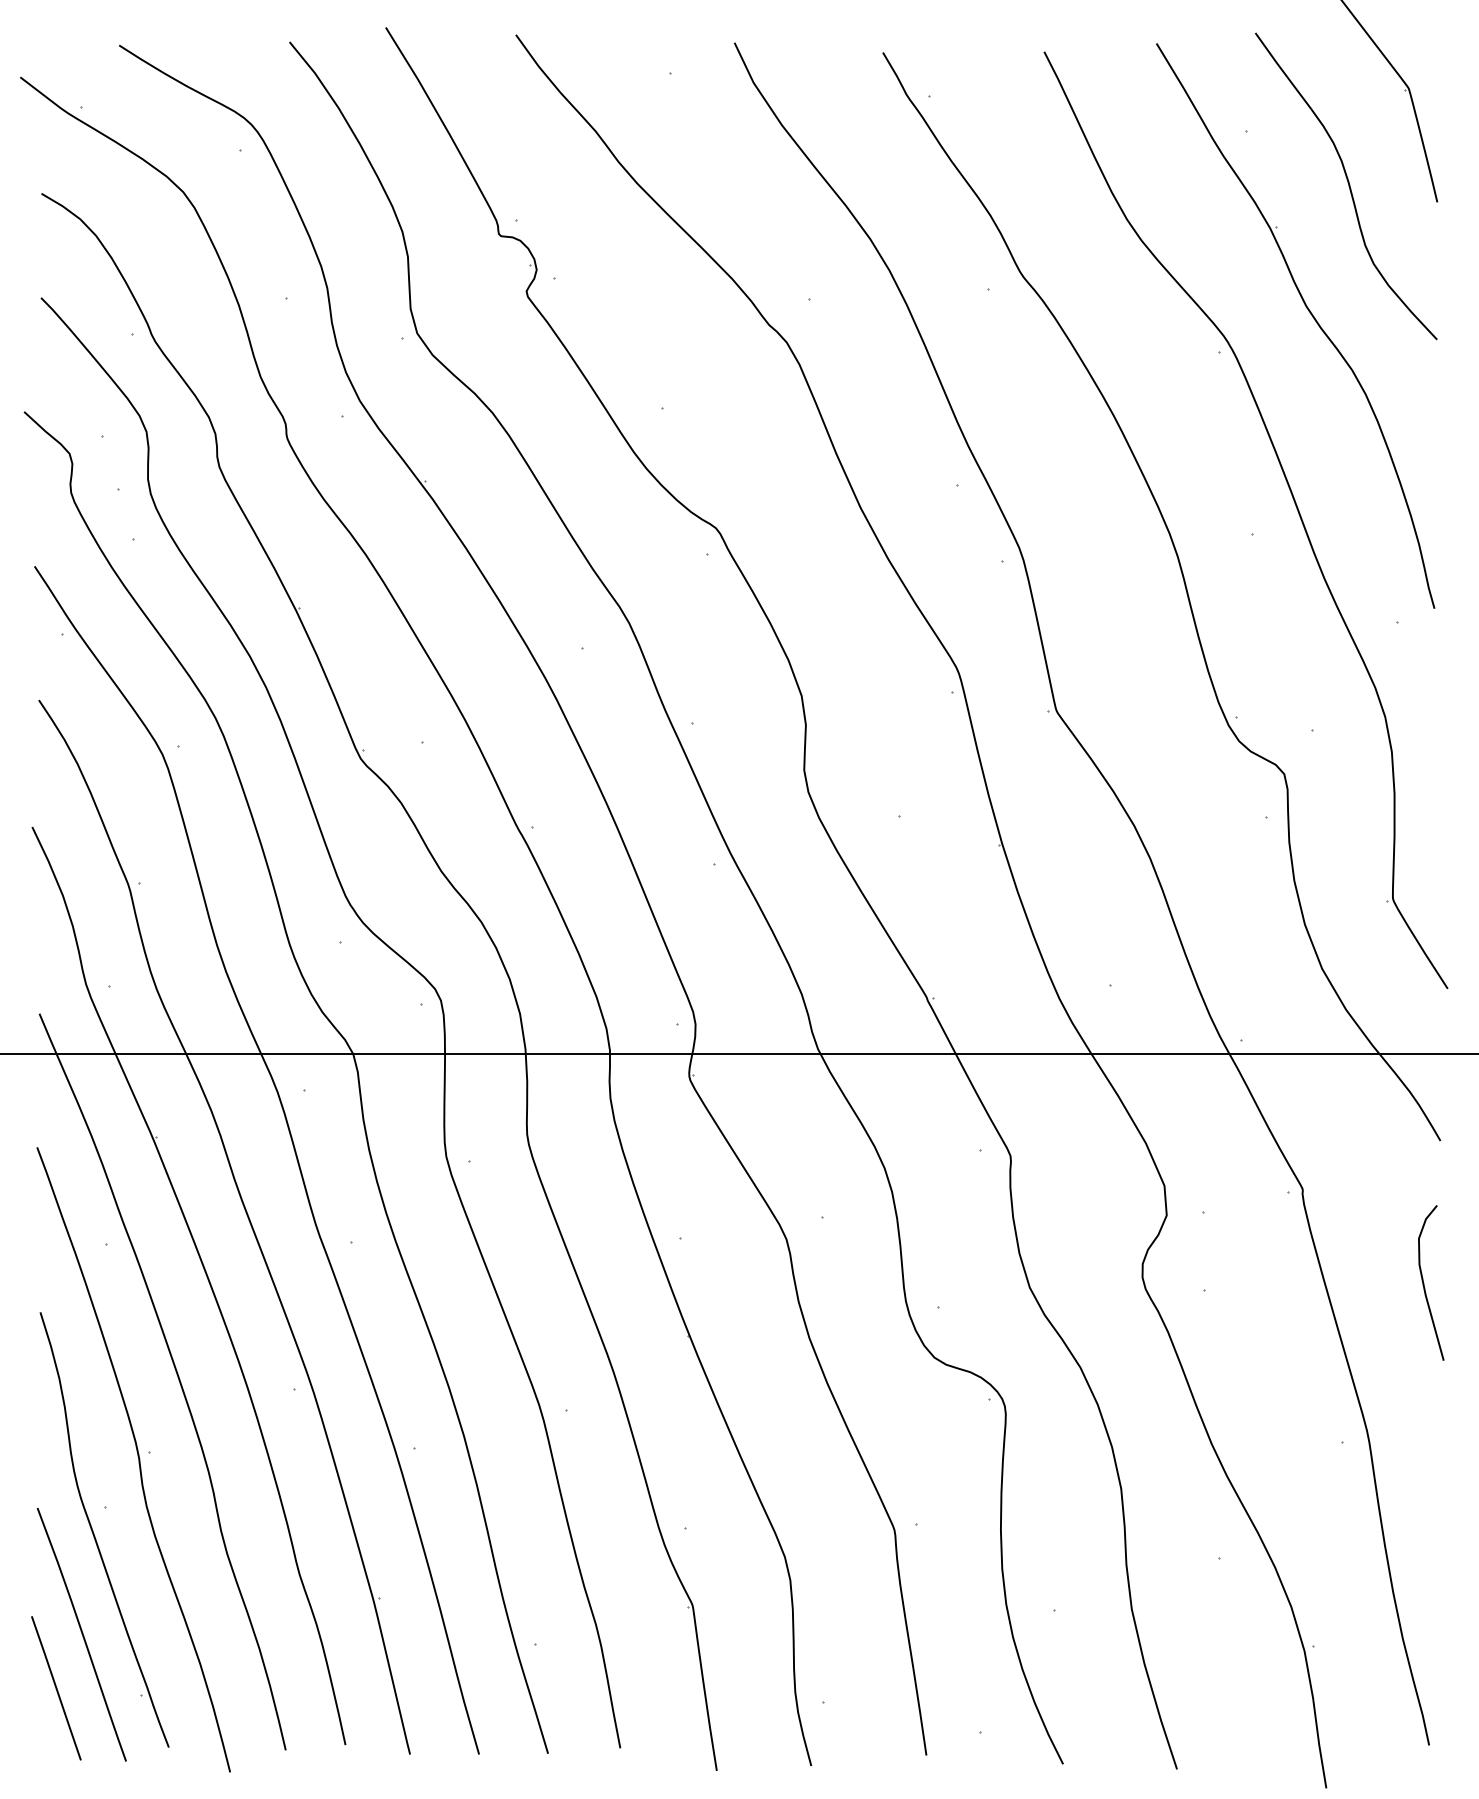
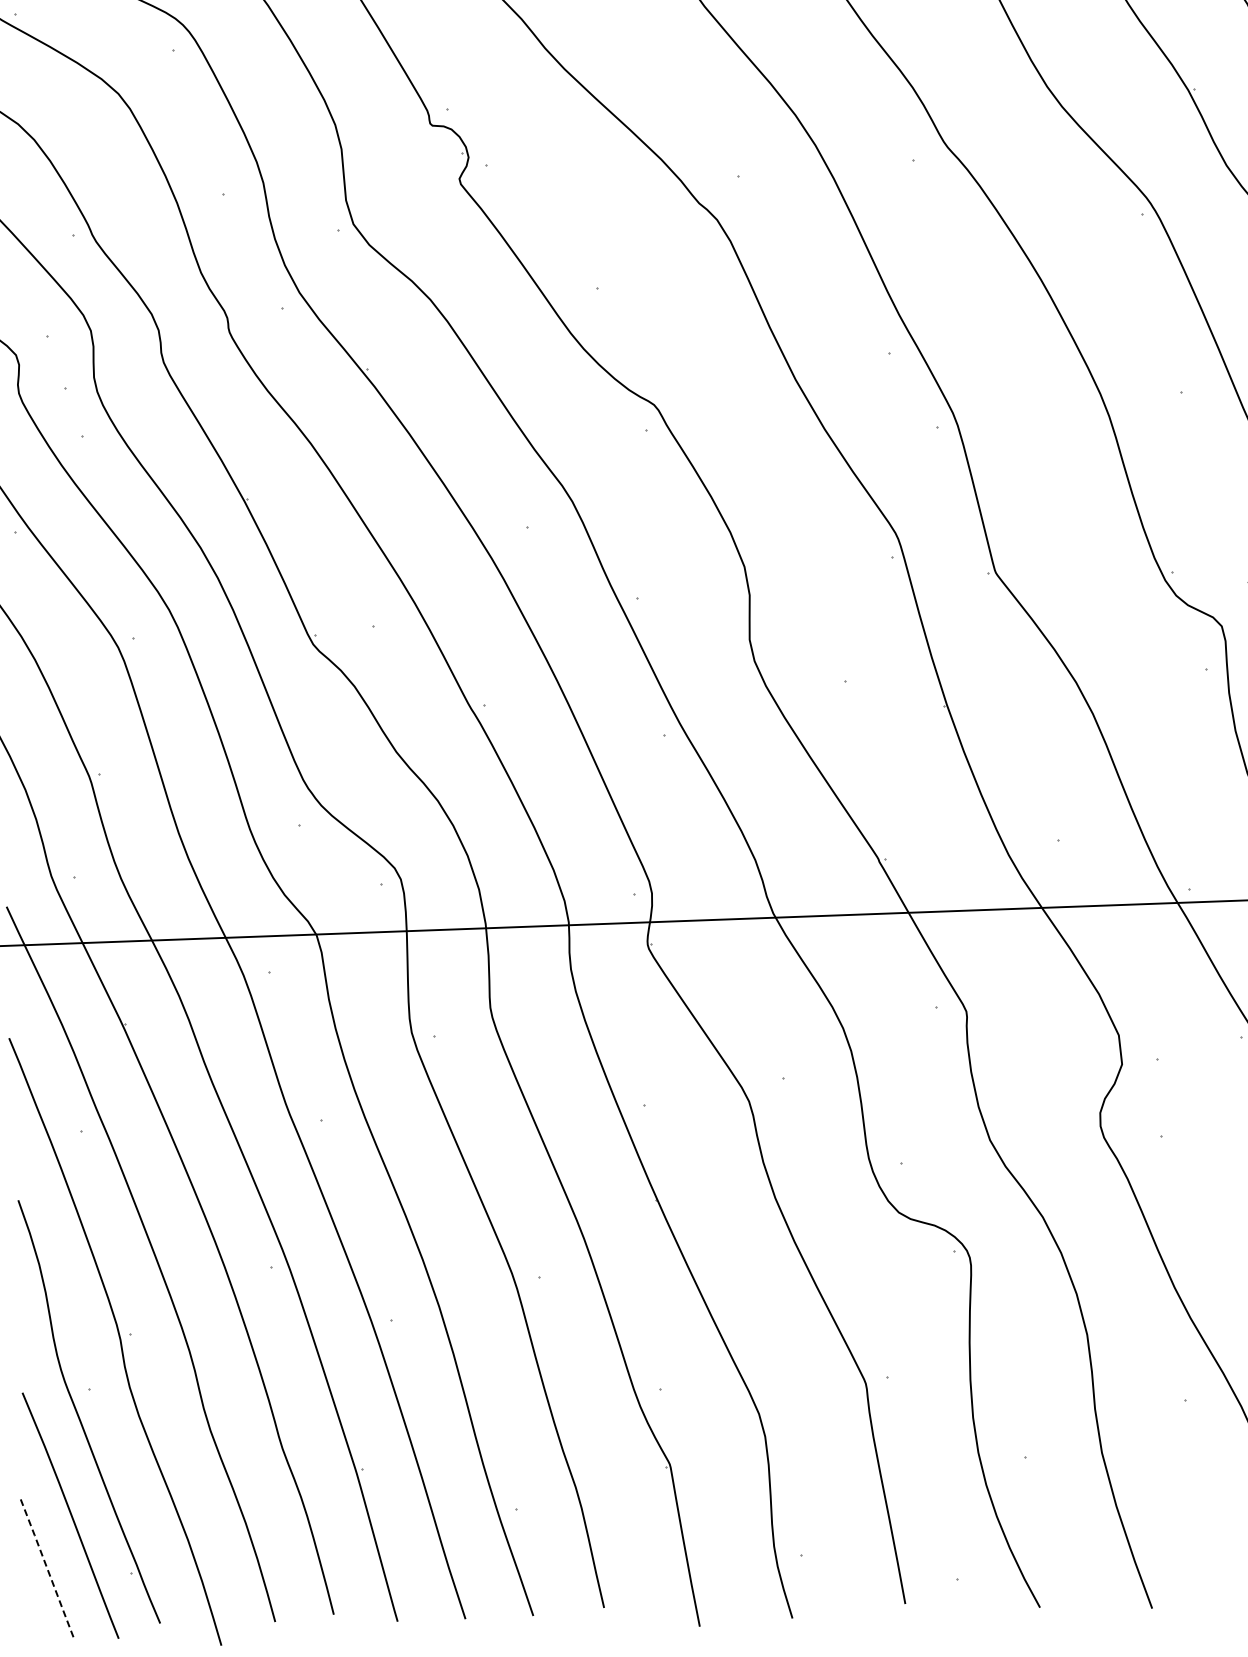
line: (56, 1687) -> (47, 1568), solid -> dashed

